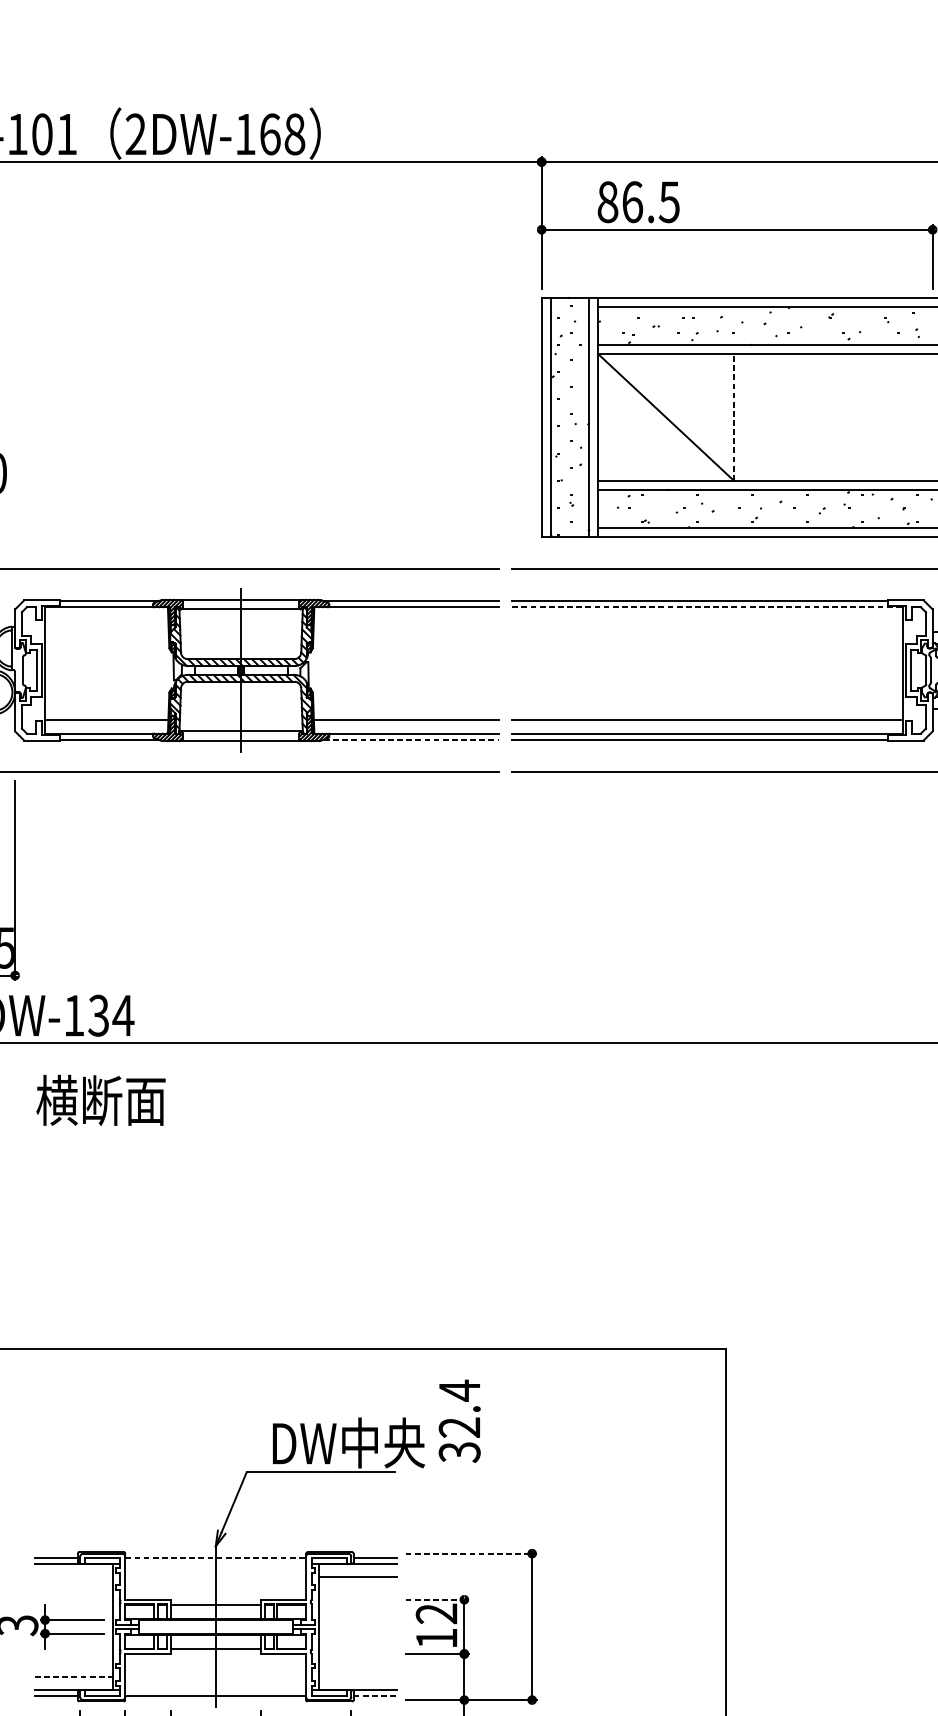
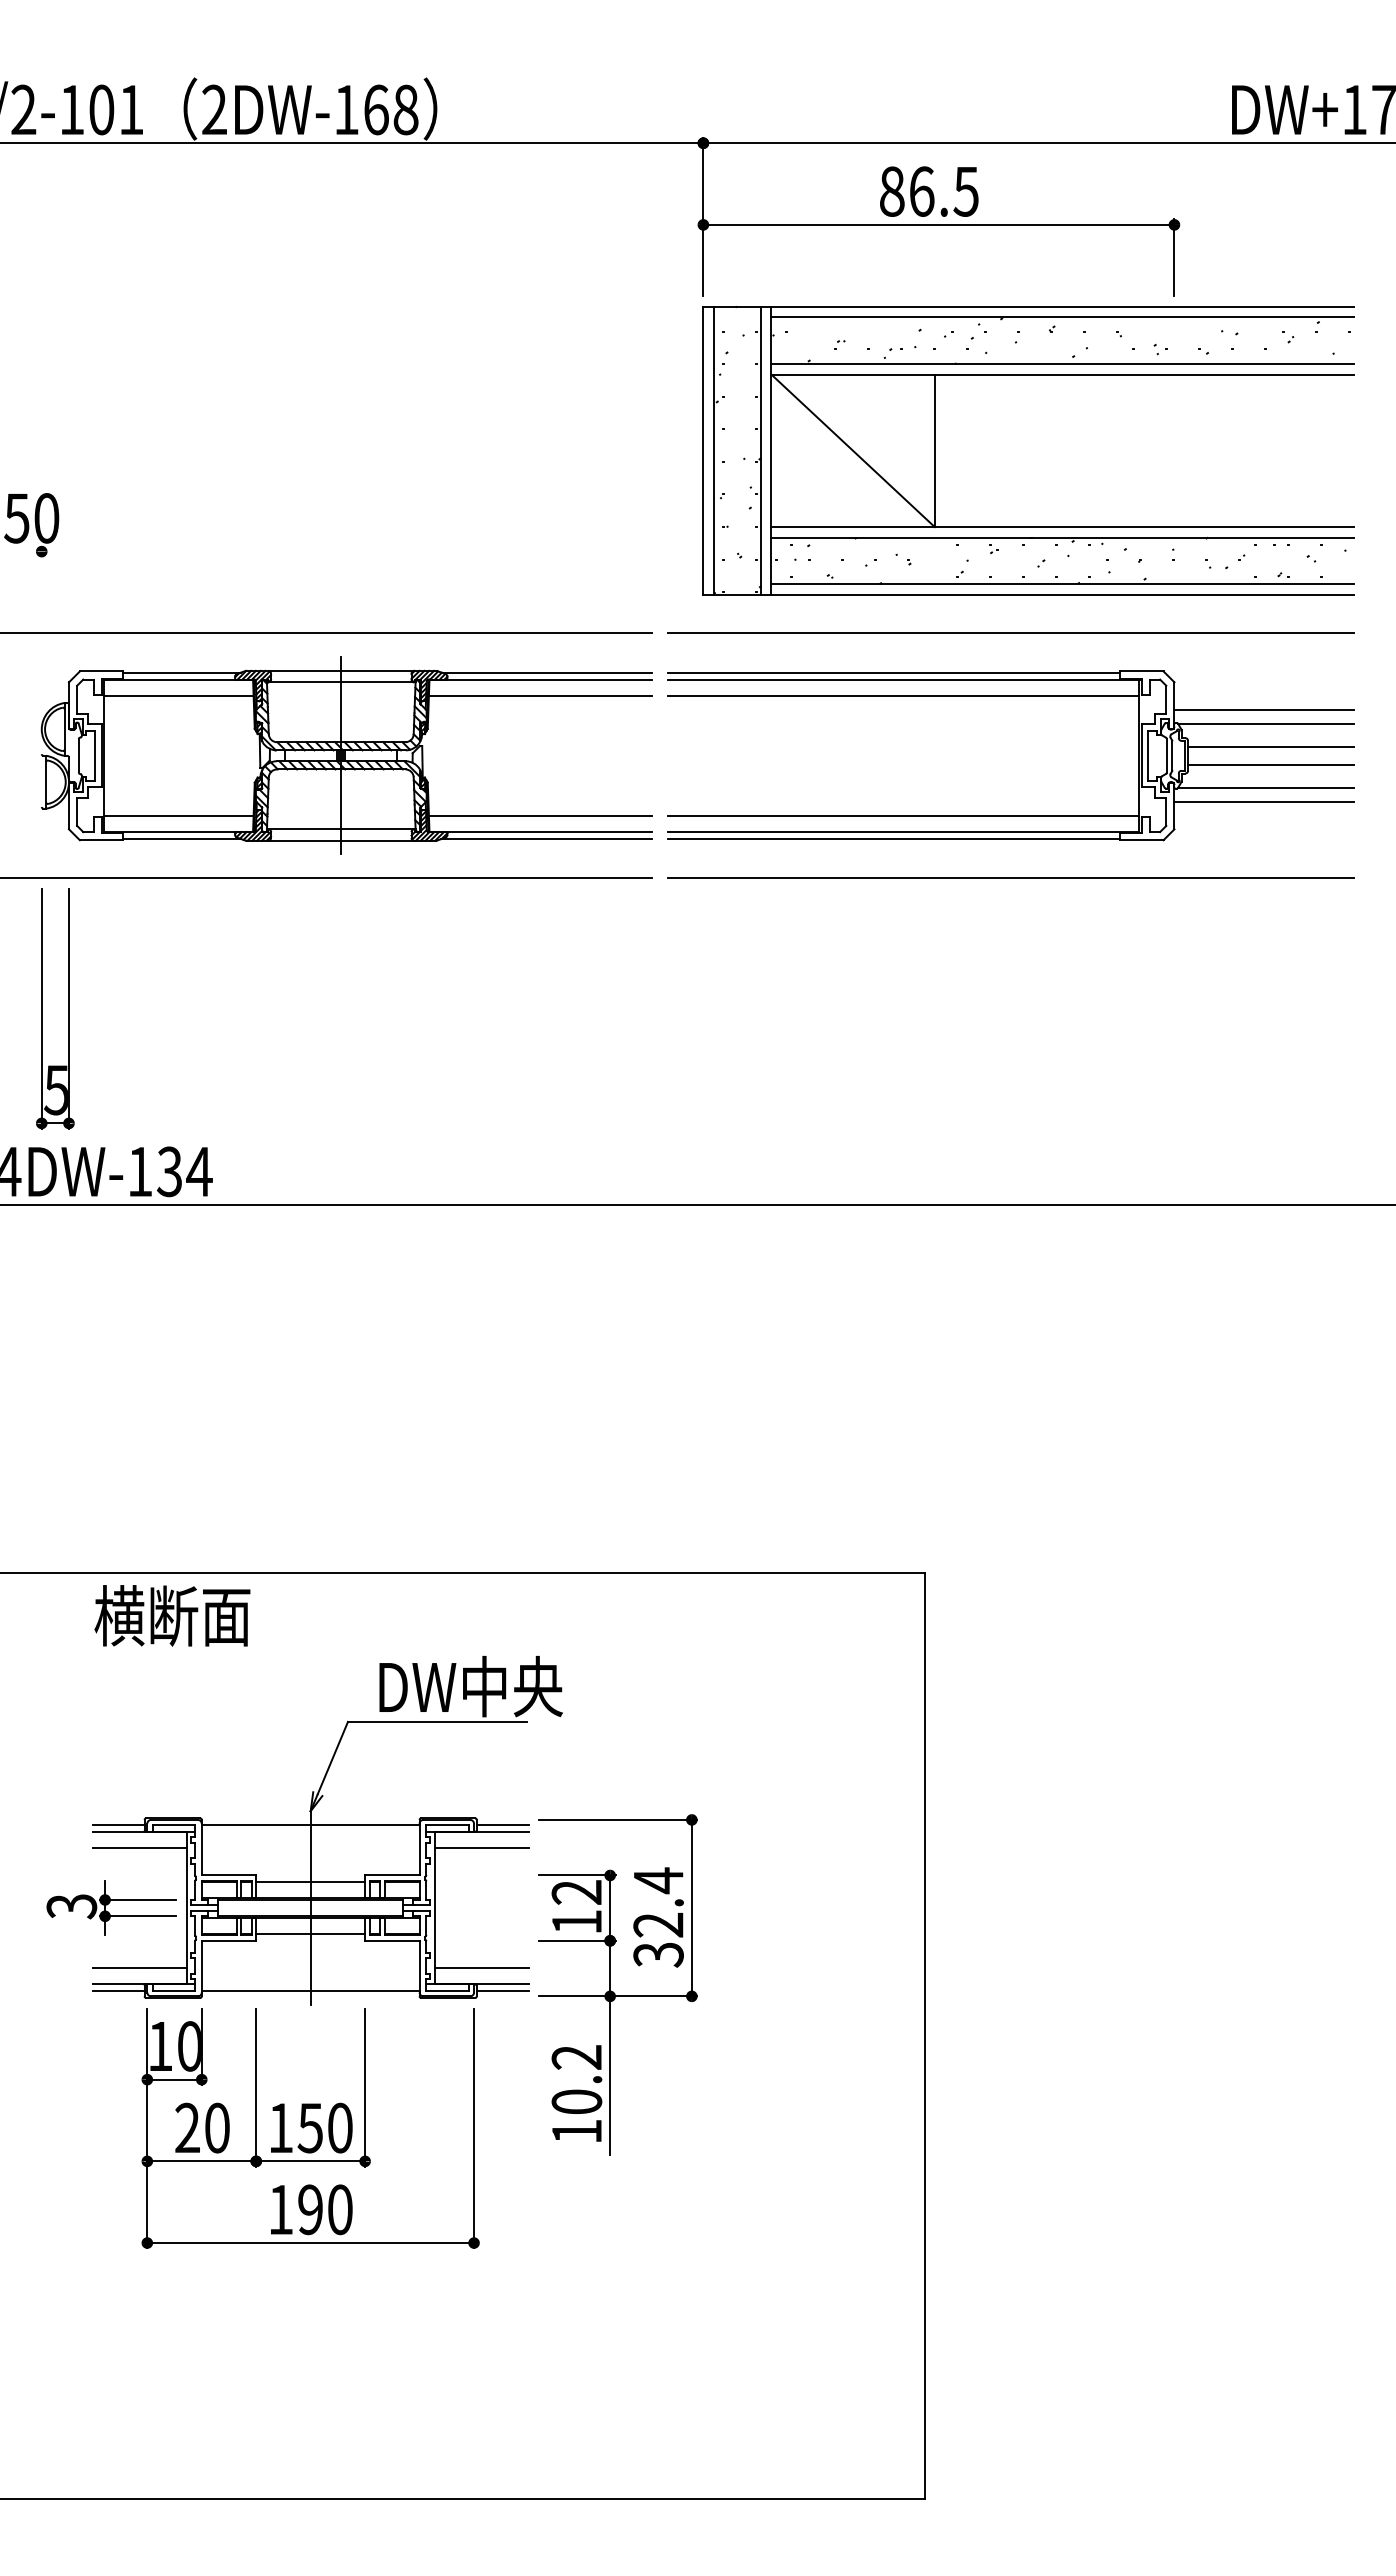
text: (638, 202) -> (929, 191), moved
line: (733, 417) -> (934, 450), dashed -> solid
line: (708, 607) -> (904, 679), dashed -> solid
line: (106, 620) -> (178, 695), added
line: (405, 620) -> (539, 695), added
line: (707, 620) -> (903, 695), added
line: (411, 739) -> (546, 839), dashed -> solid
text: (101, 1100) -> (172, 1615), moved
text: (459, 1421) -> (658, 1917), moved
line: (471, 1553) -> (618, 1819), dashed -> solid
line: (215, 1557) -> (310, 1824), dashed -> solid
line: (73, 1577) -> (139, 1848), added
line: (438, 1599) -> (578, 1875), dashed -> solid
line: (73, 1676) -> (139, 1968), dashed -> solid
line: (357, 1676) -> (481, 1968), added
line: (374, 1696) -> (502, 1991), dashed -> solid

